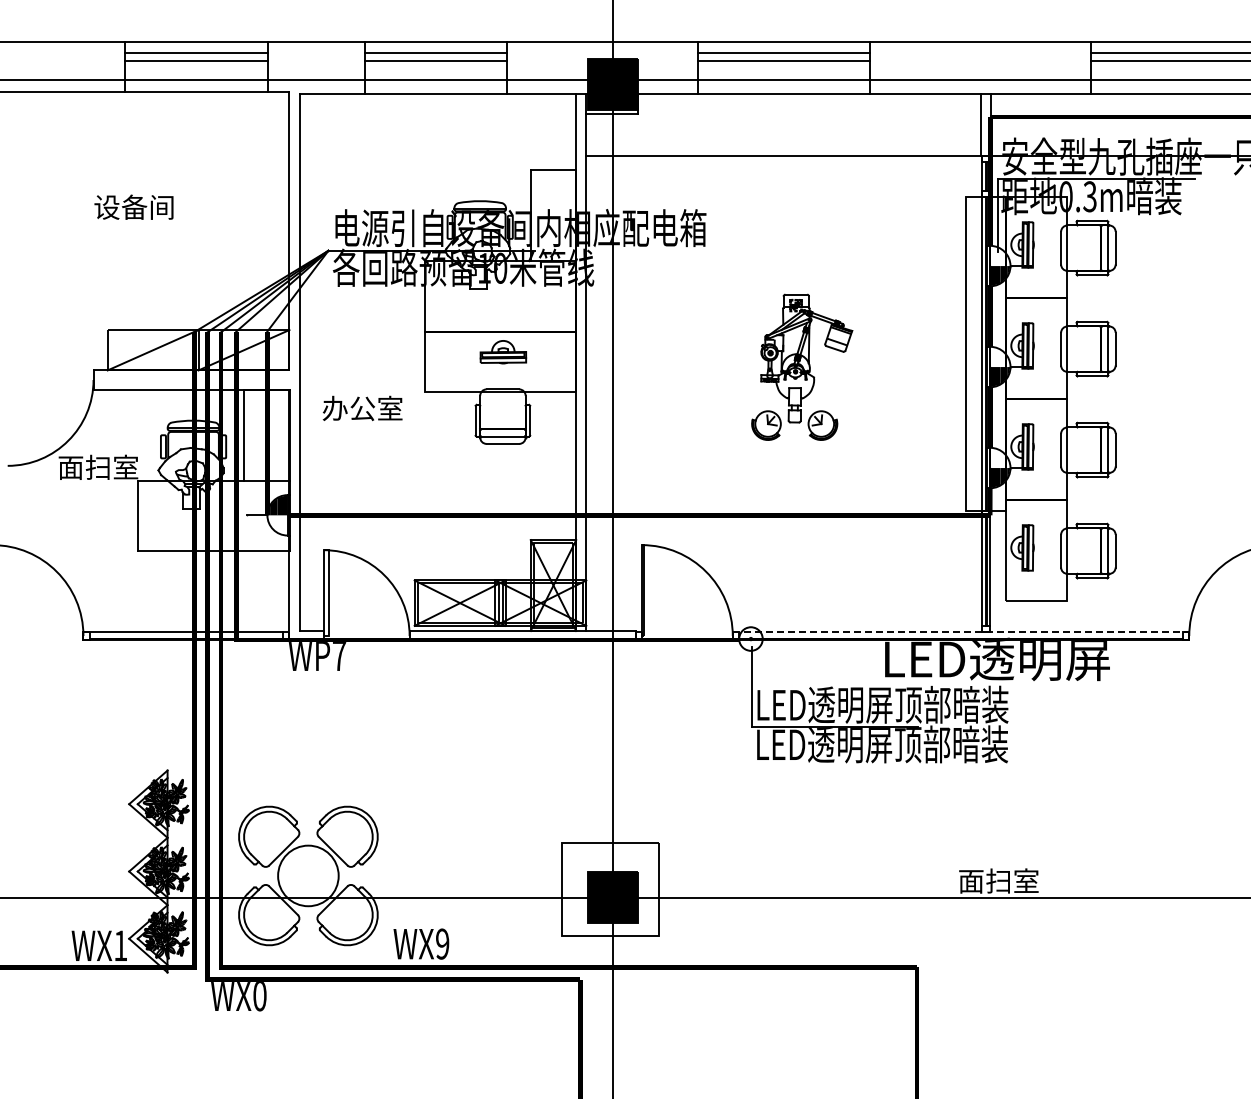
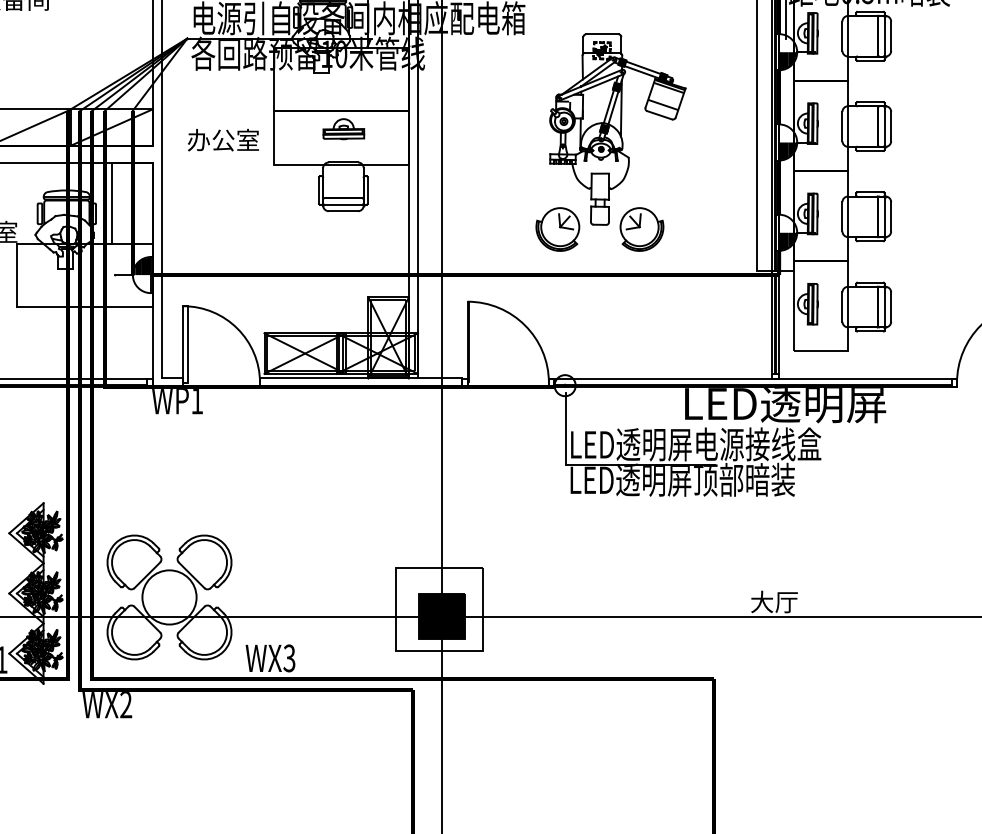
part: (801, 367) -> (610, 142), size x1.67
text: (362, 407) -> (223, 139), moved
line: (961, 631) -> (753, 378), dashed -> solid
text: (339, 656) -> (197, 401), WP7 -> WP1
text: (966, 704) -> (757, 444), LED透明屏顶部暗装 -> LED透明屏电源接线盒
text: (998, 880) -> (786, 601), 面扫室 -> 大厅
text: (442, 943) -> (289, 657), WX9 -> WX3
text: (259, 996) -> (125, 705), WX0 -> WX2

